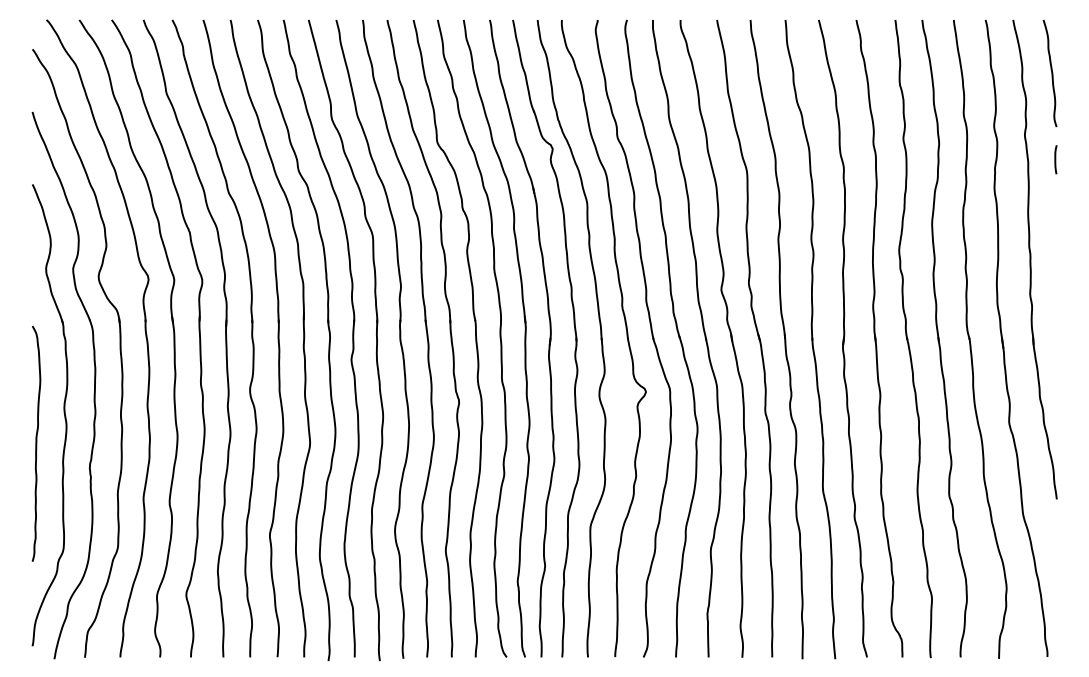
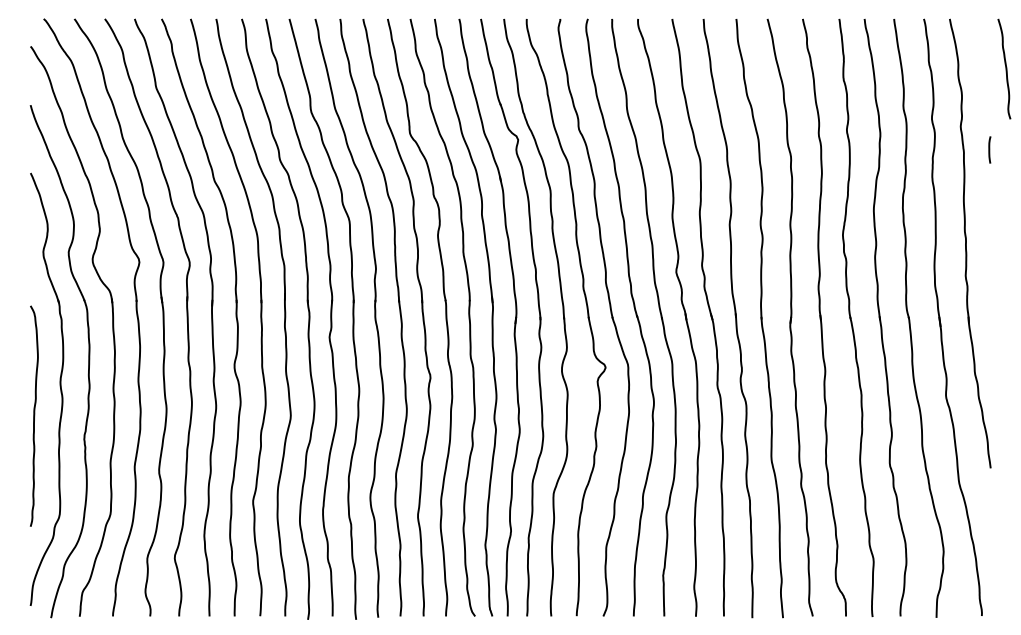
curve: (1051, 72) -> (1005, 68), moved

